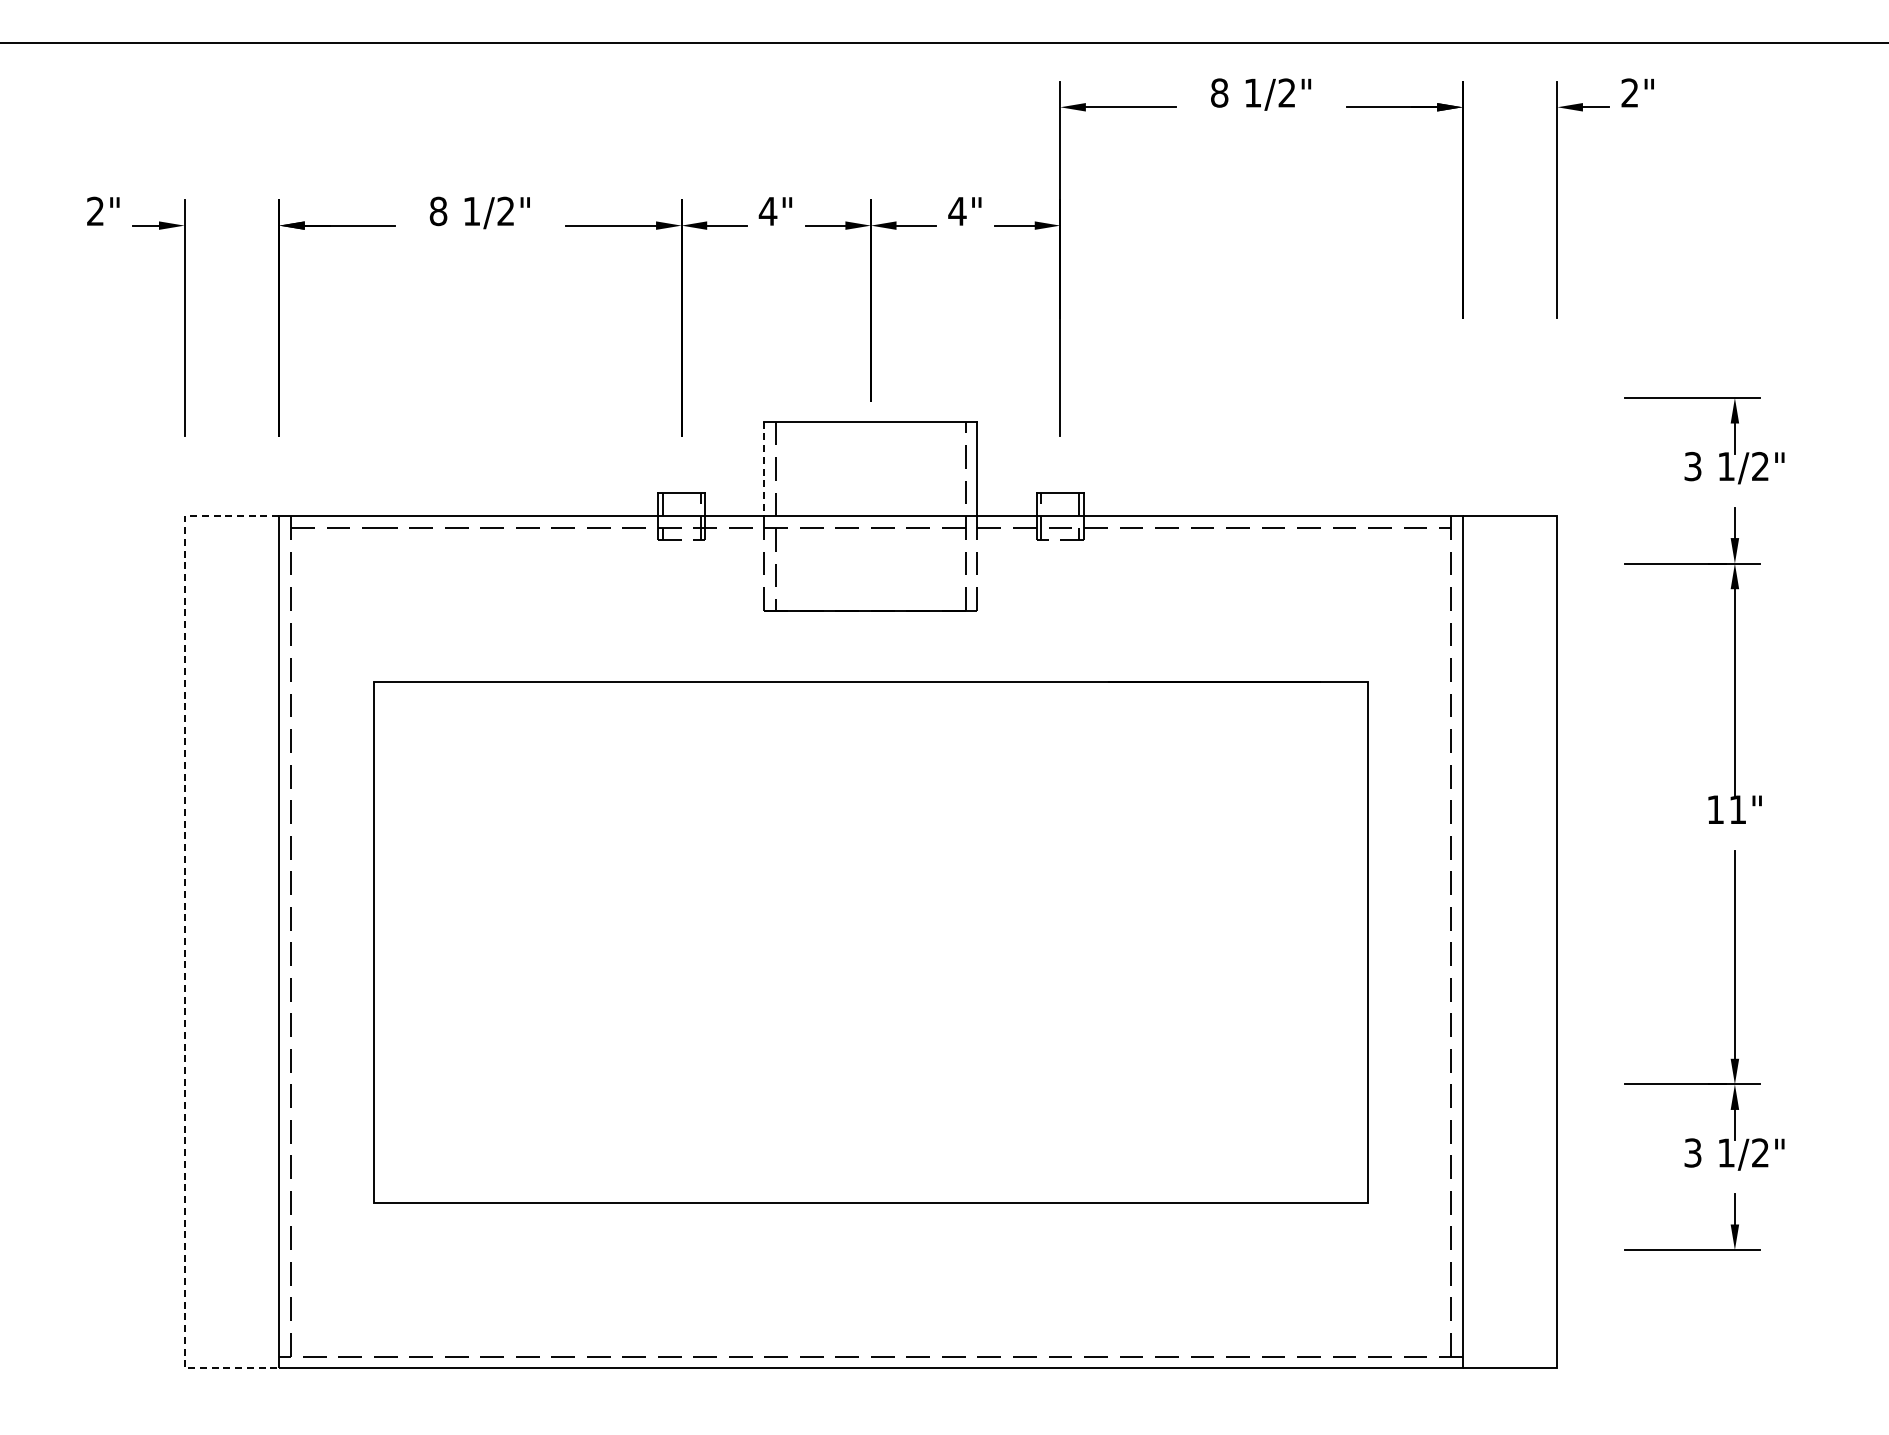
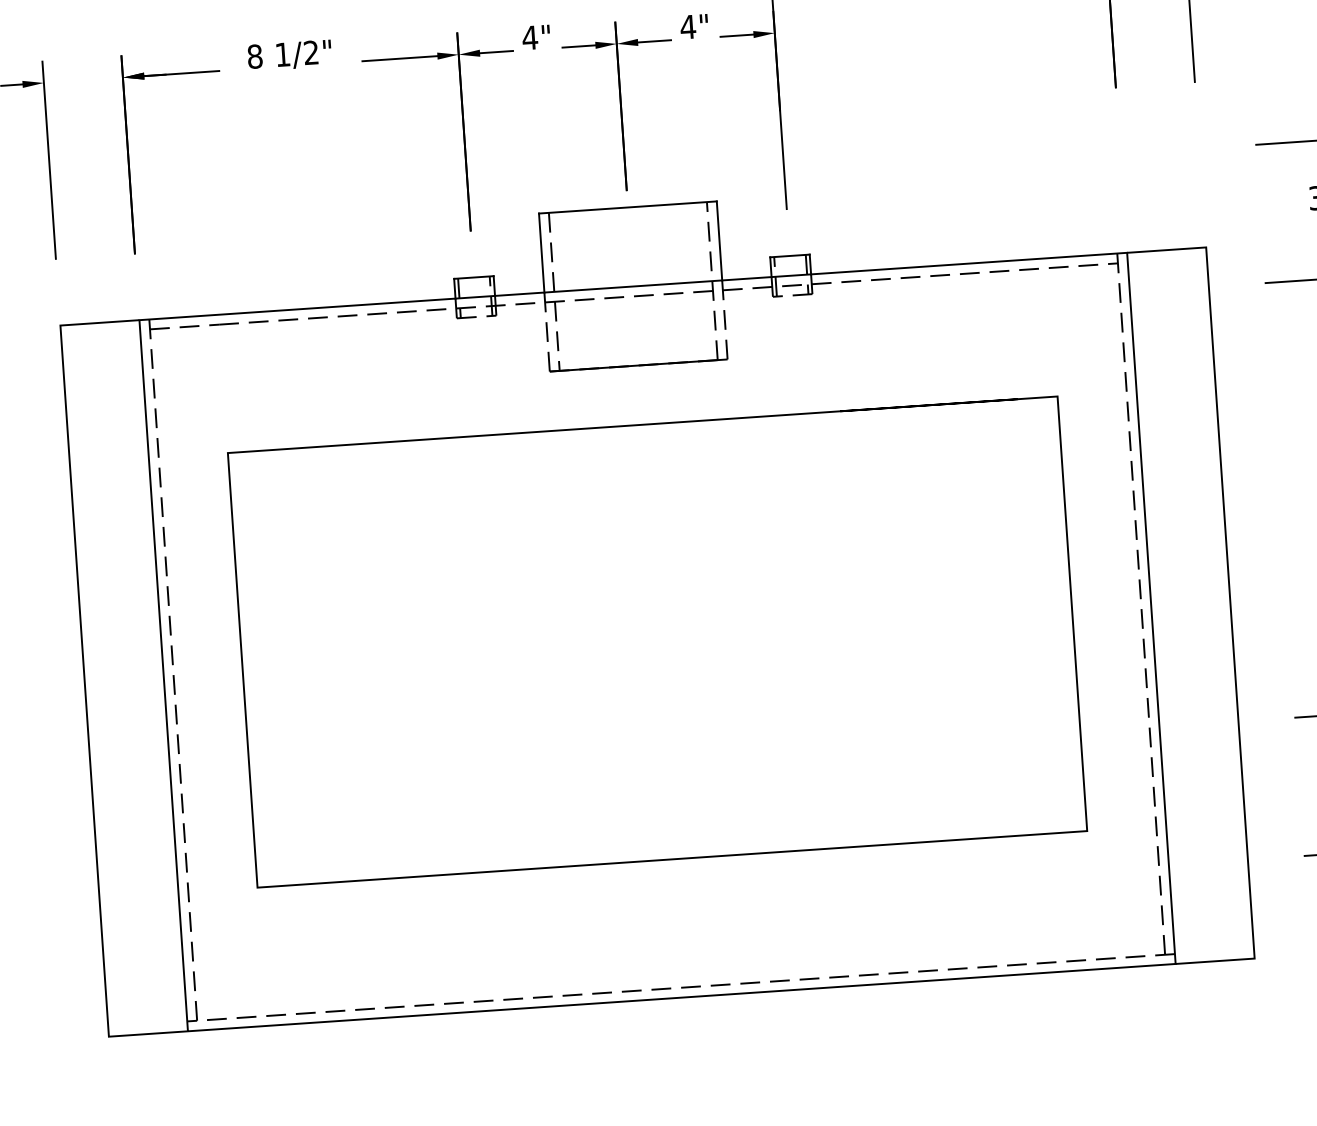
line: (764, 469) -> (541, 253), dashed -> solid
line: (184, 942) -> (84, 681), dashed -> solid

